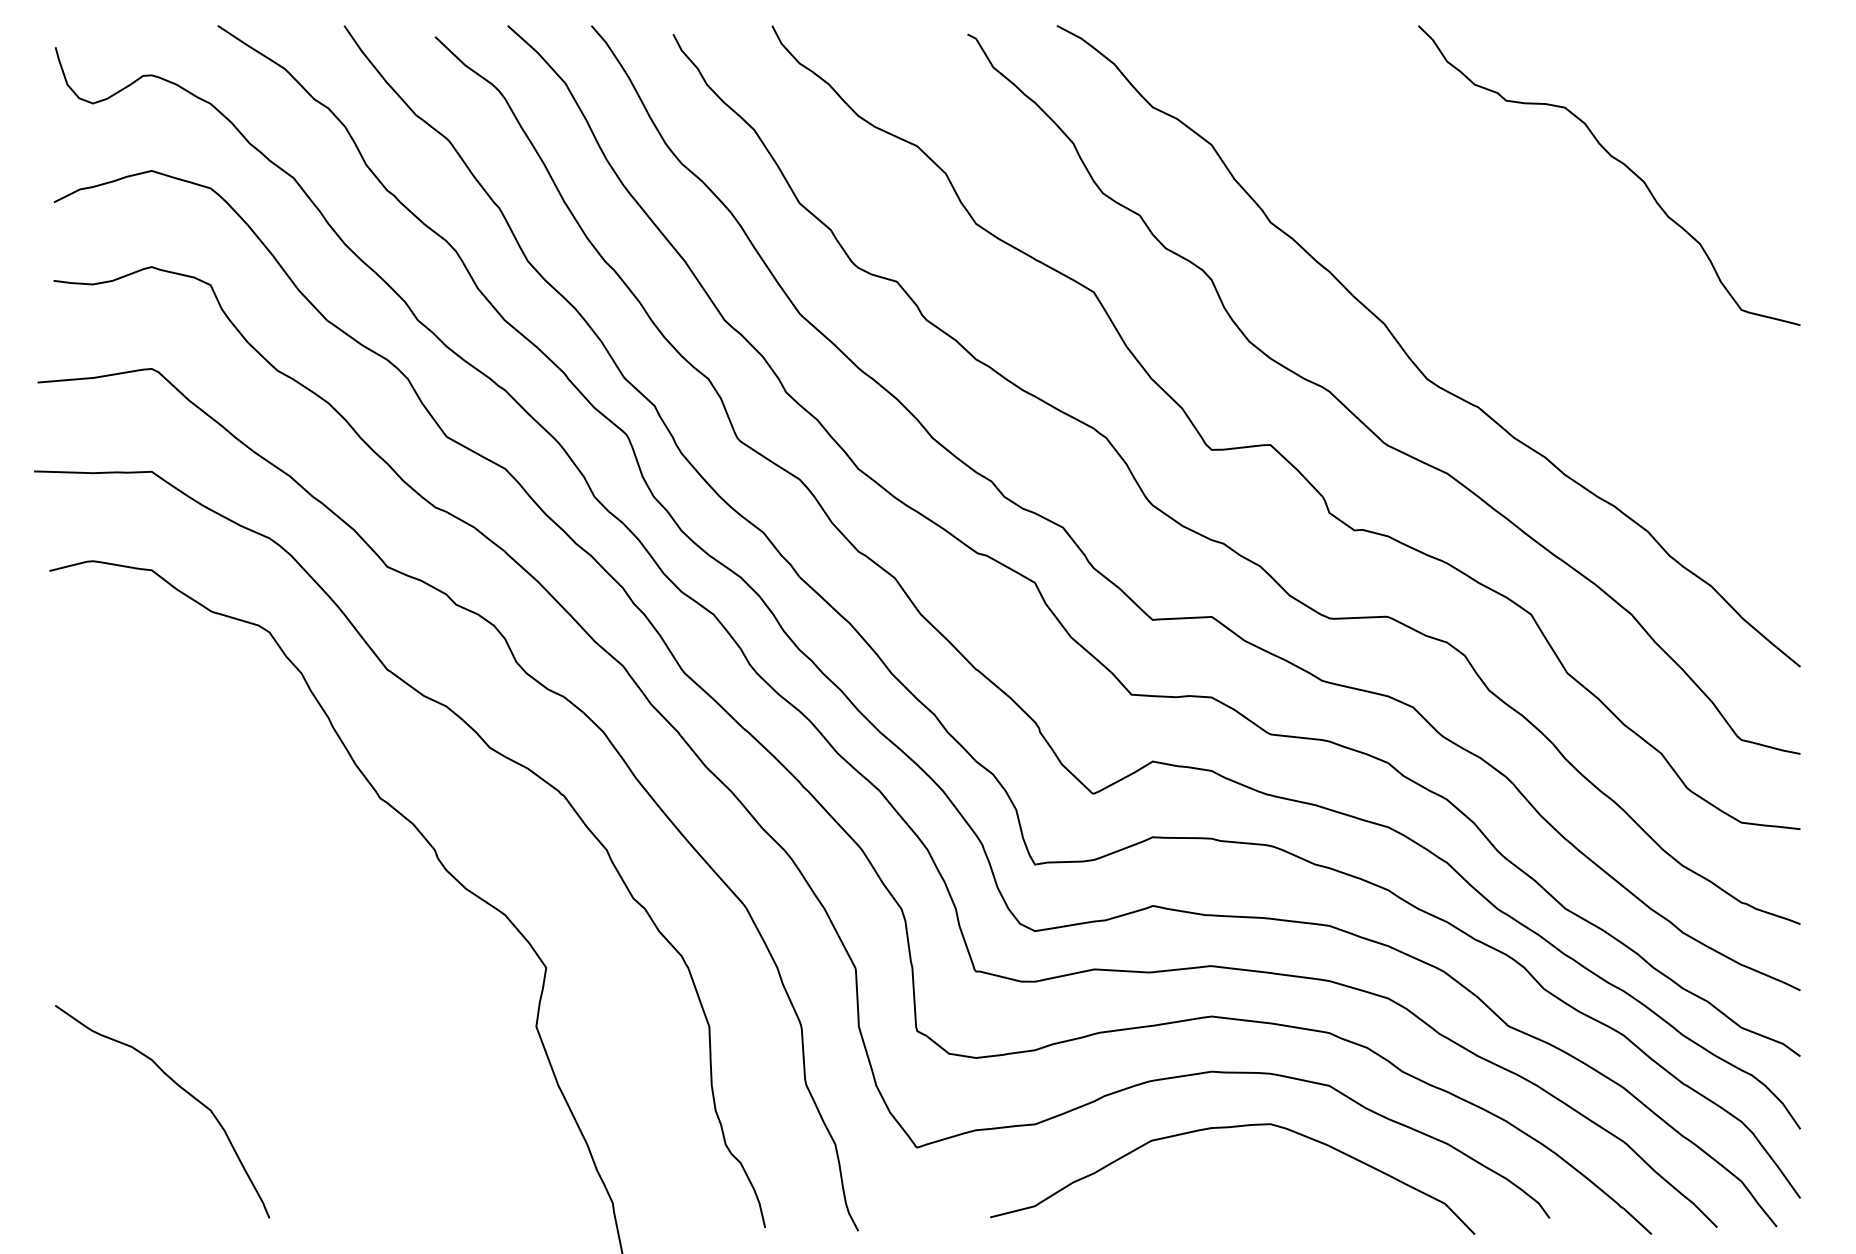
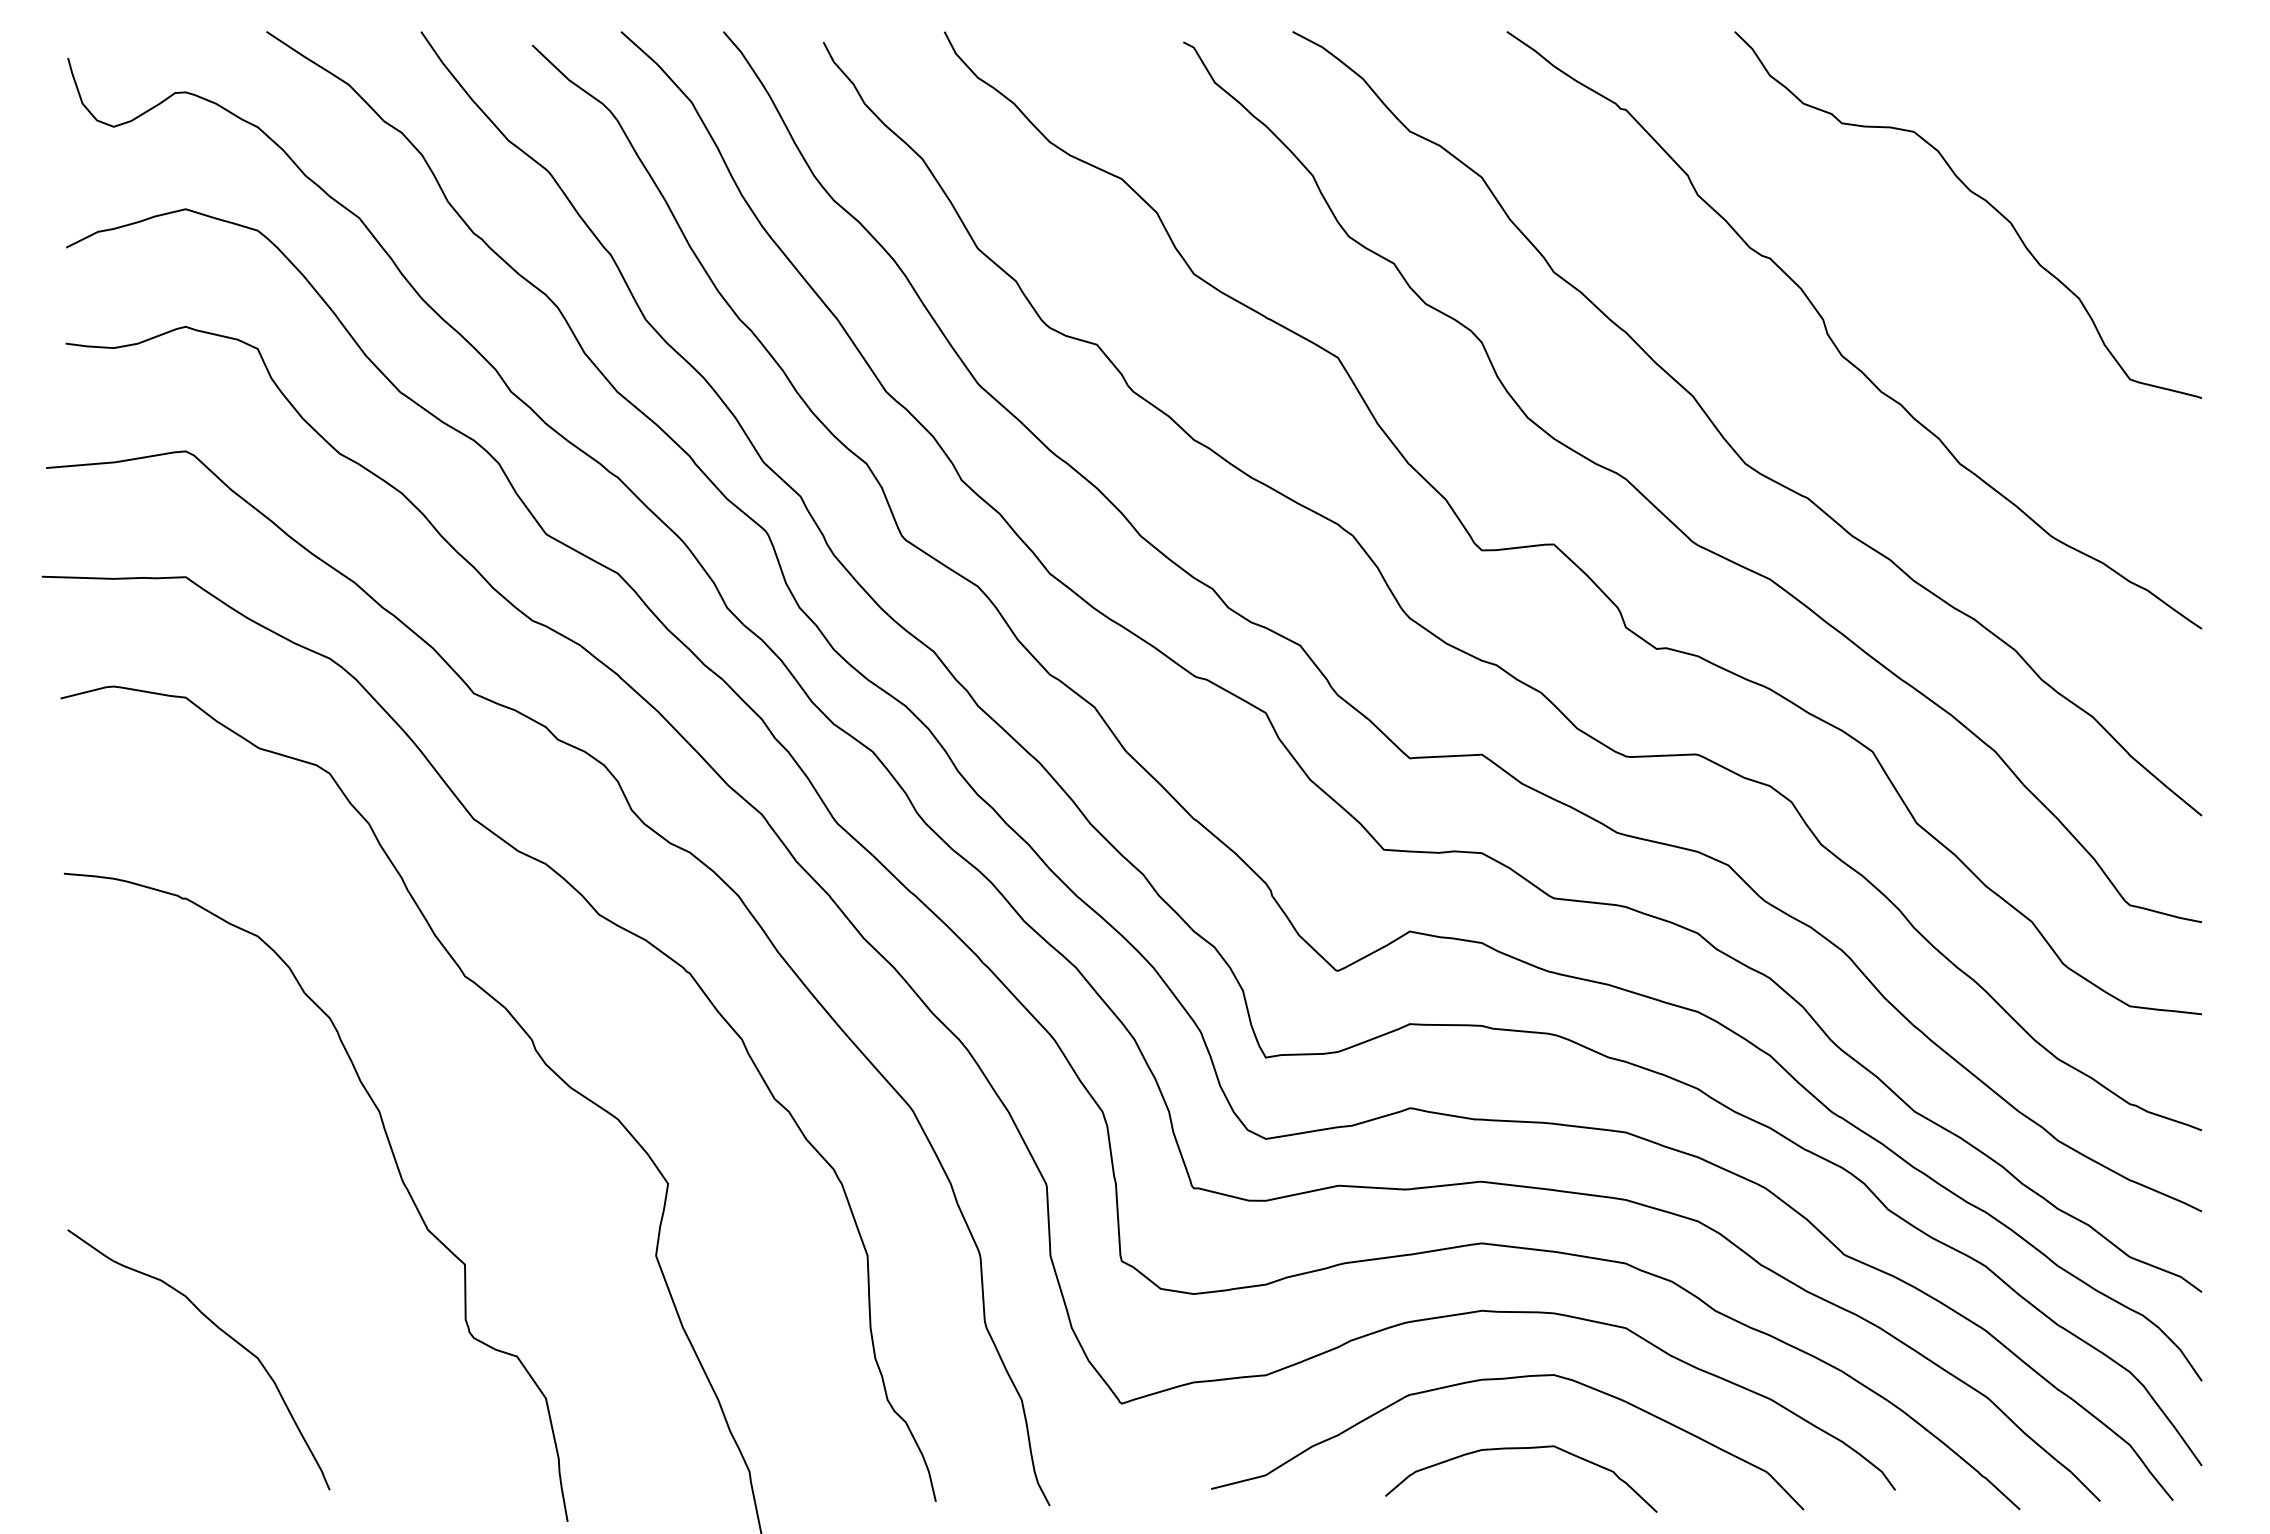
curve: (1499, 279) -> (1834, 342), added
curve: (324, 954) -> (396, 1167), added
curve: (1242, 1185) -> (1519, 1449), added

